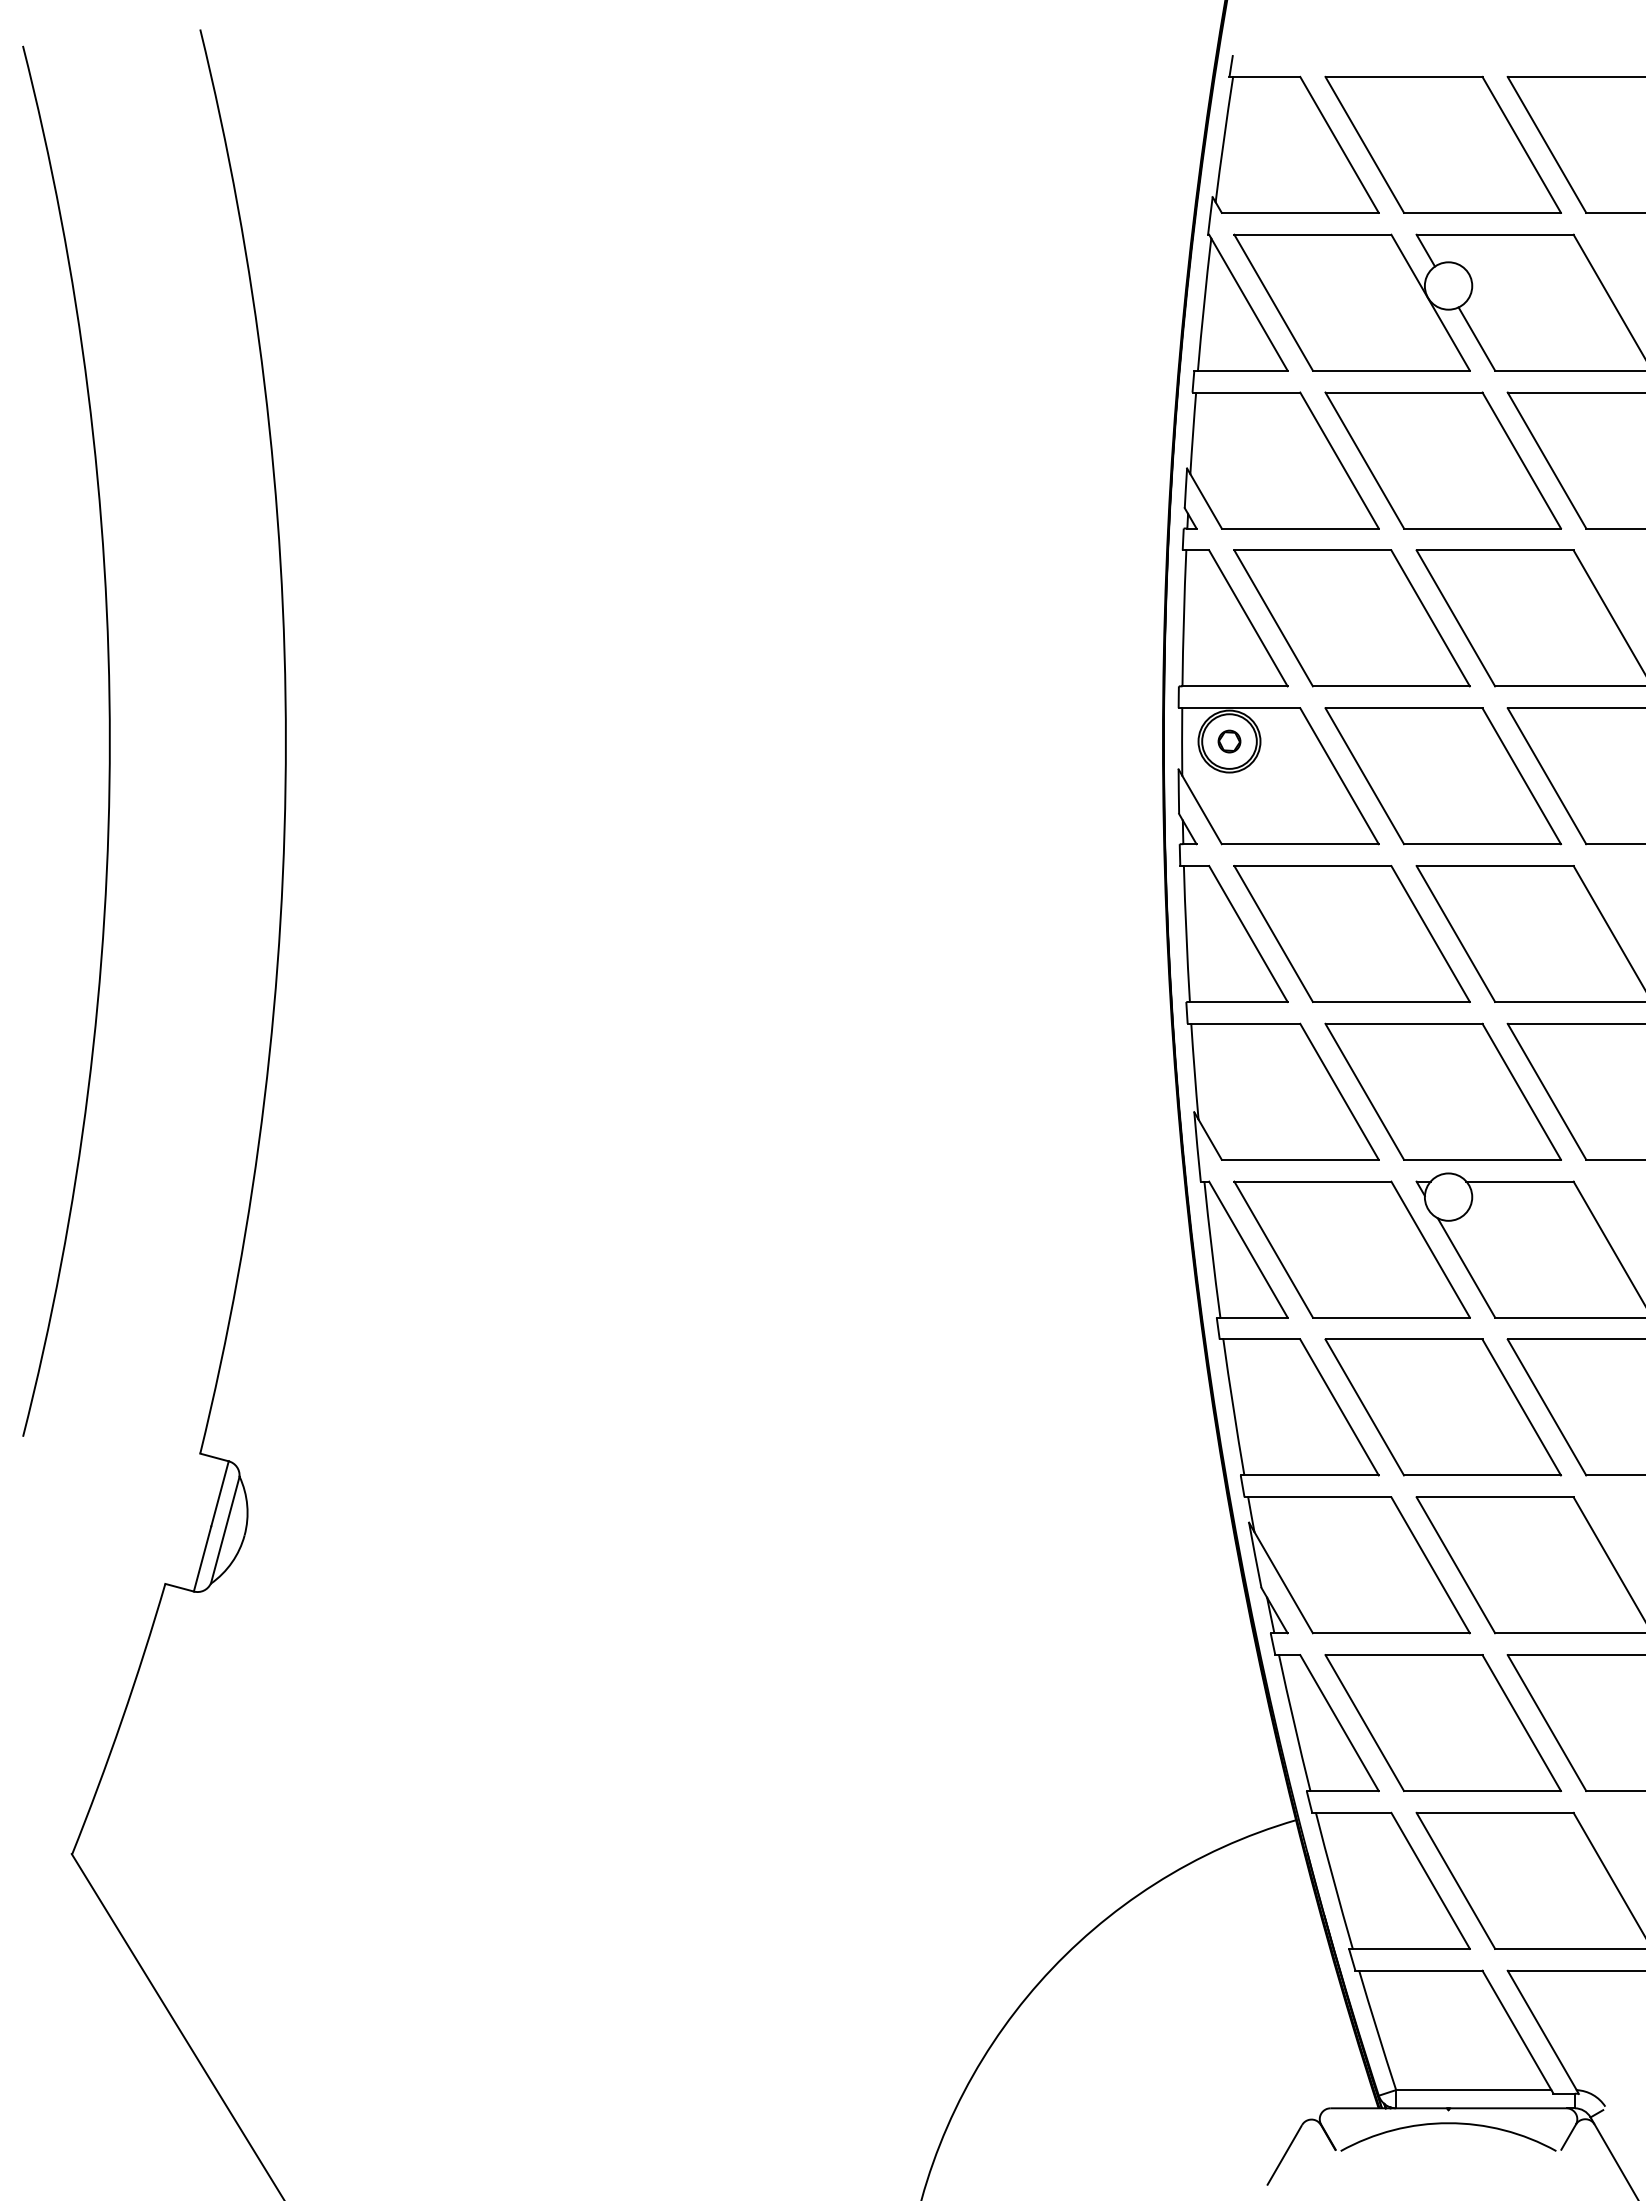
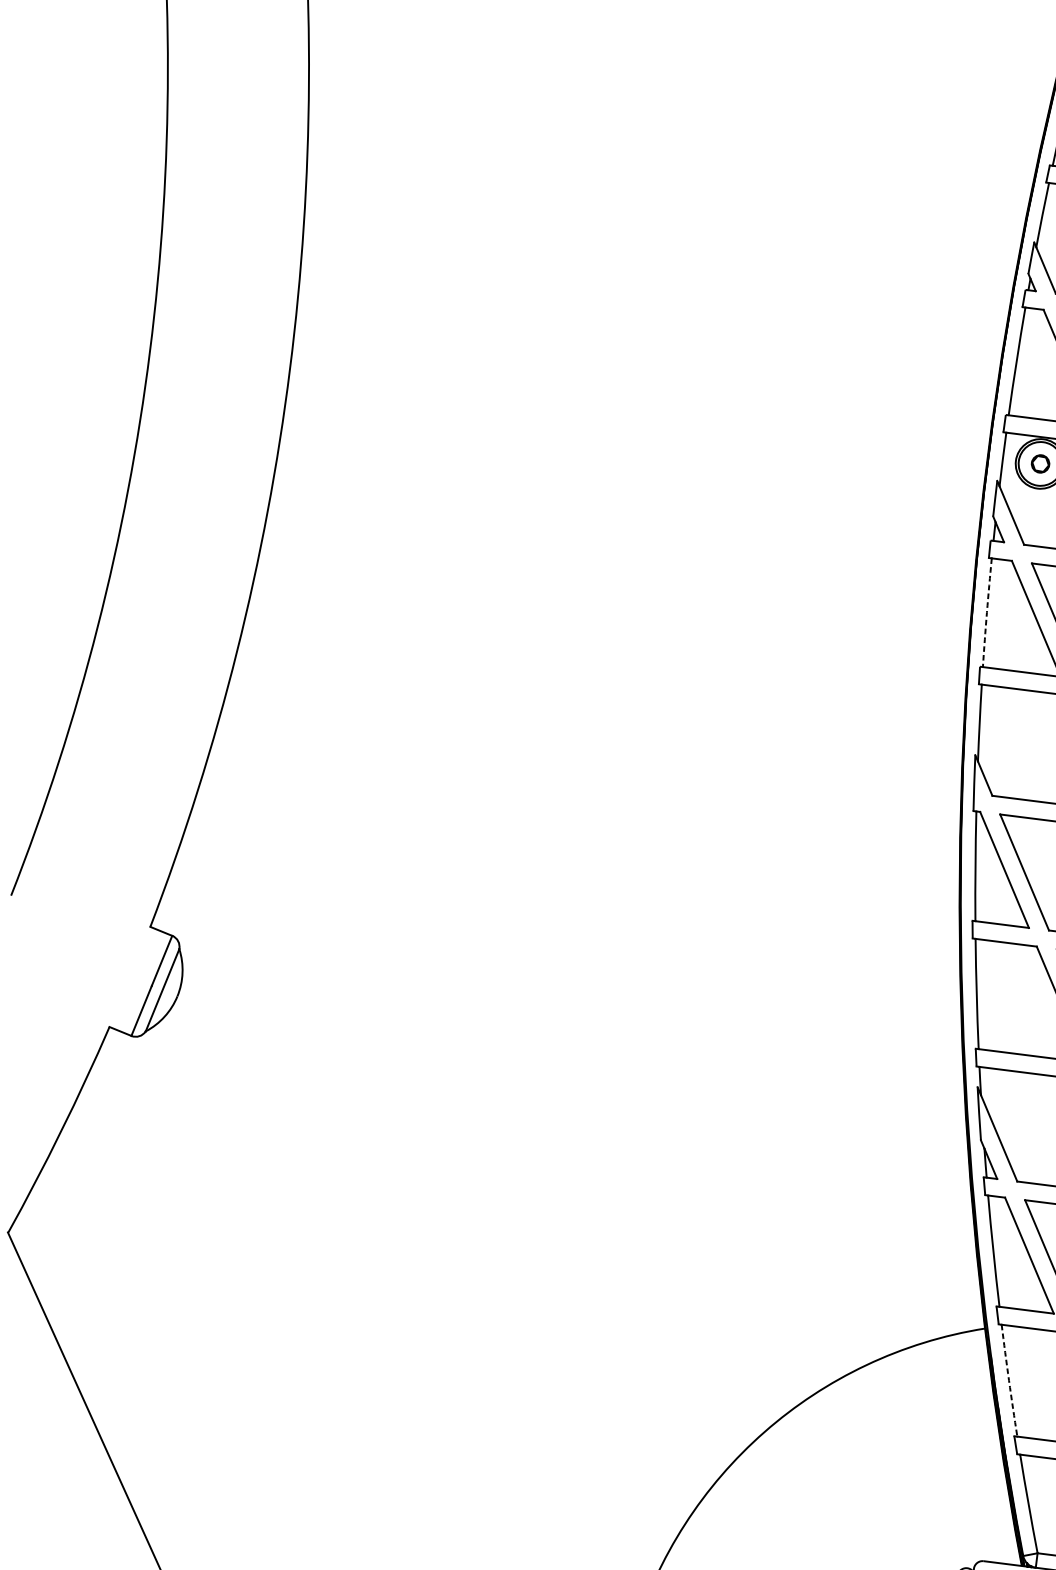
arc: (1186, 934) -> (986, 613), solid -> dashed
arc: (1333, 1881) -> (1008, 1381), solid -> dashed

